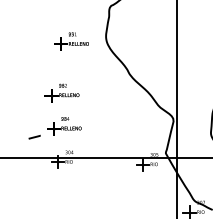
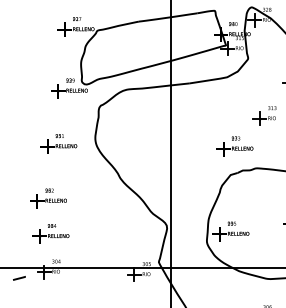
curve: (34, 137) -> (19, 278), moved

